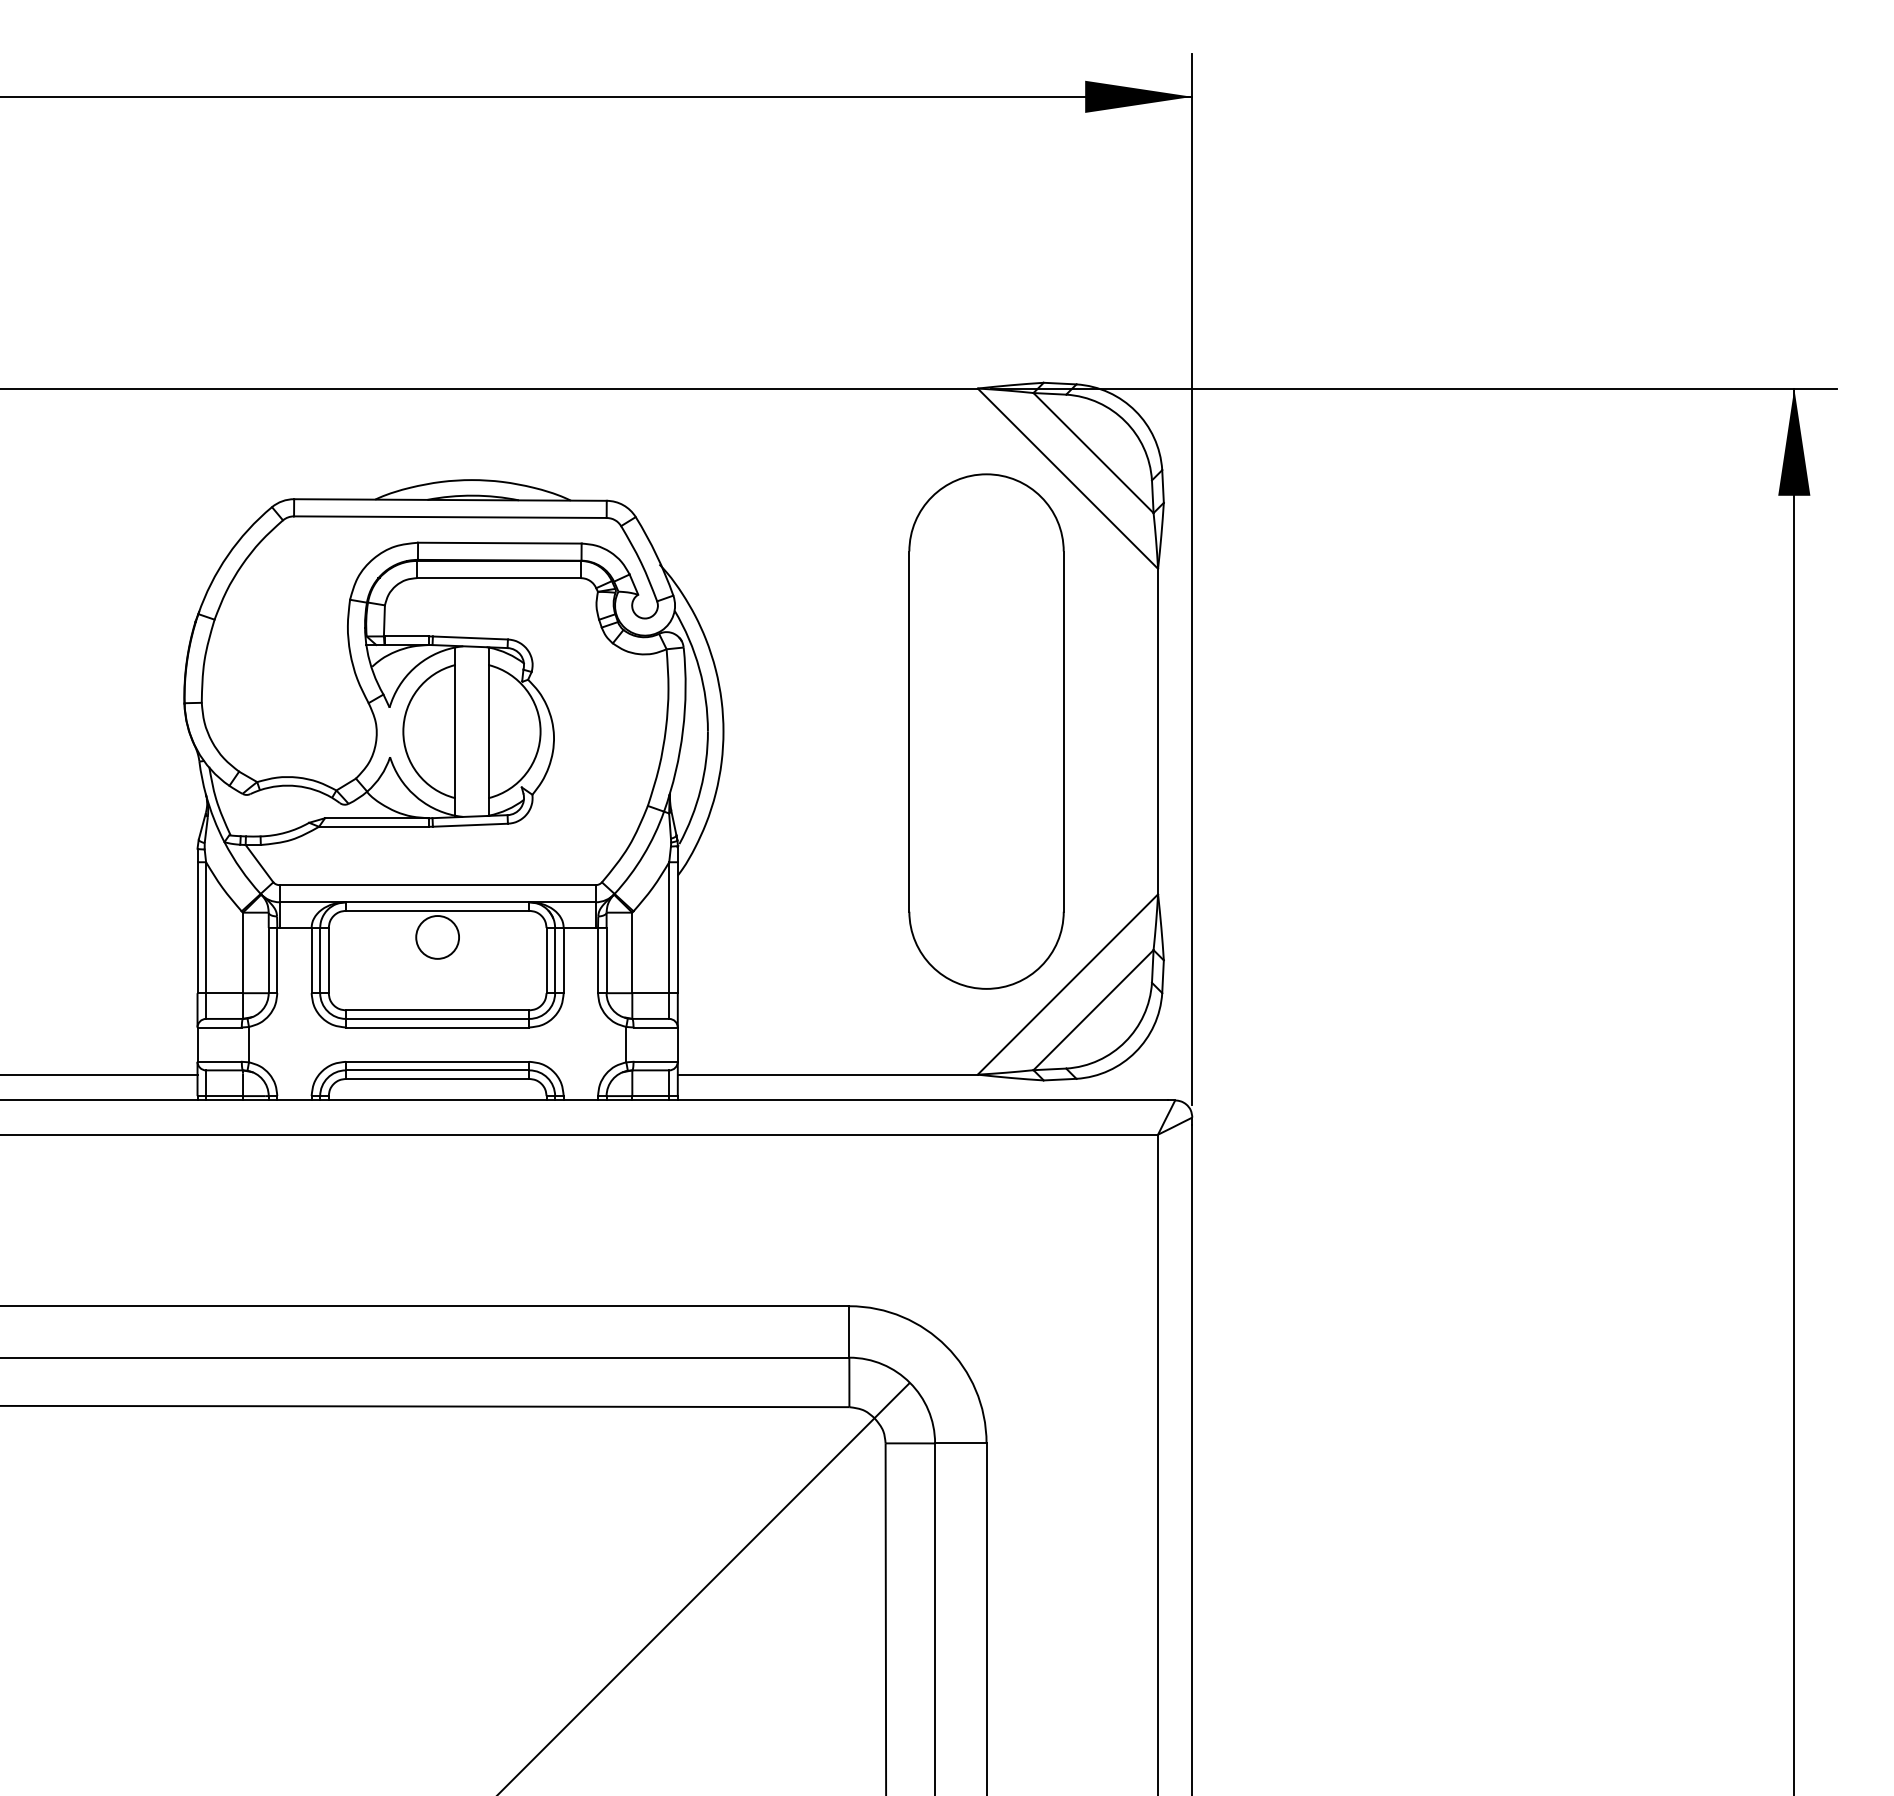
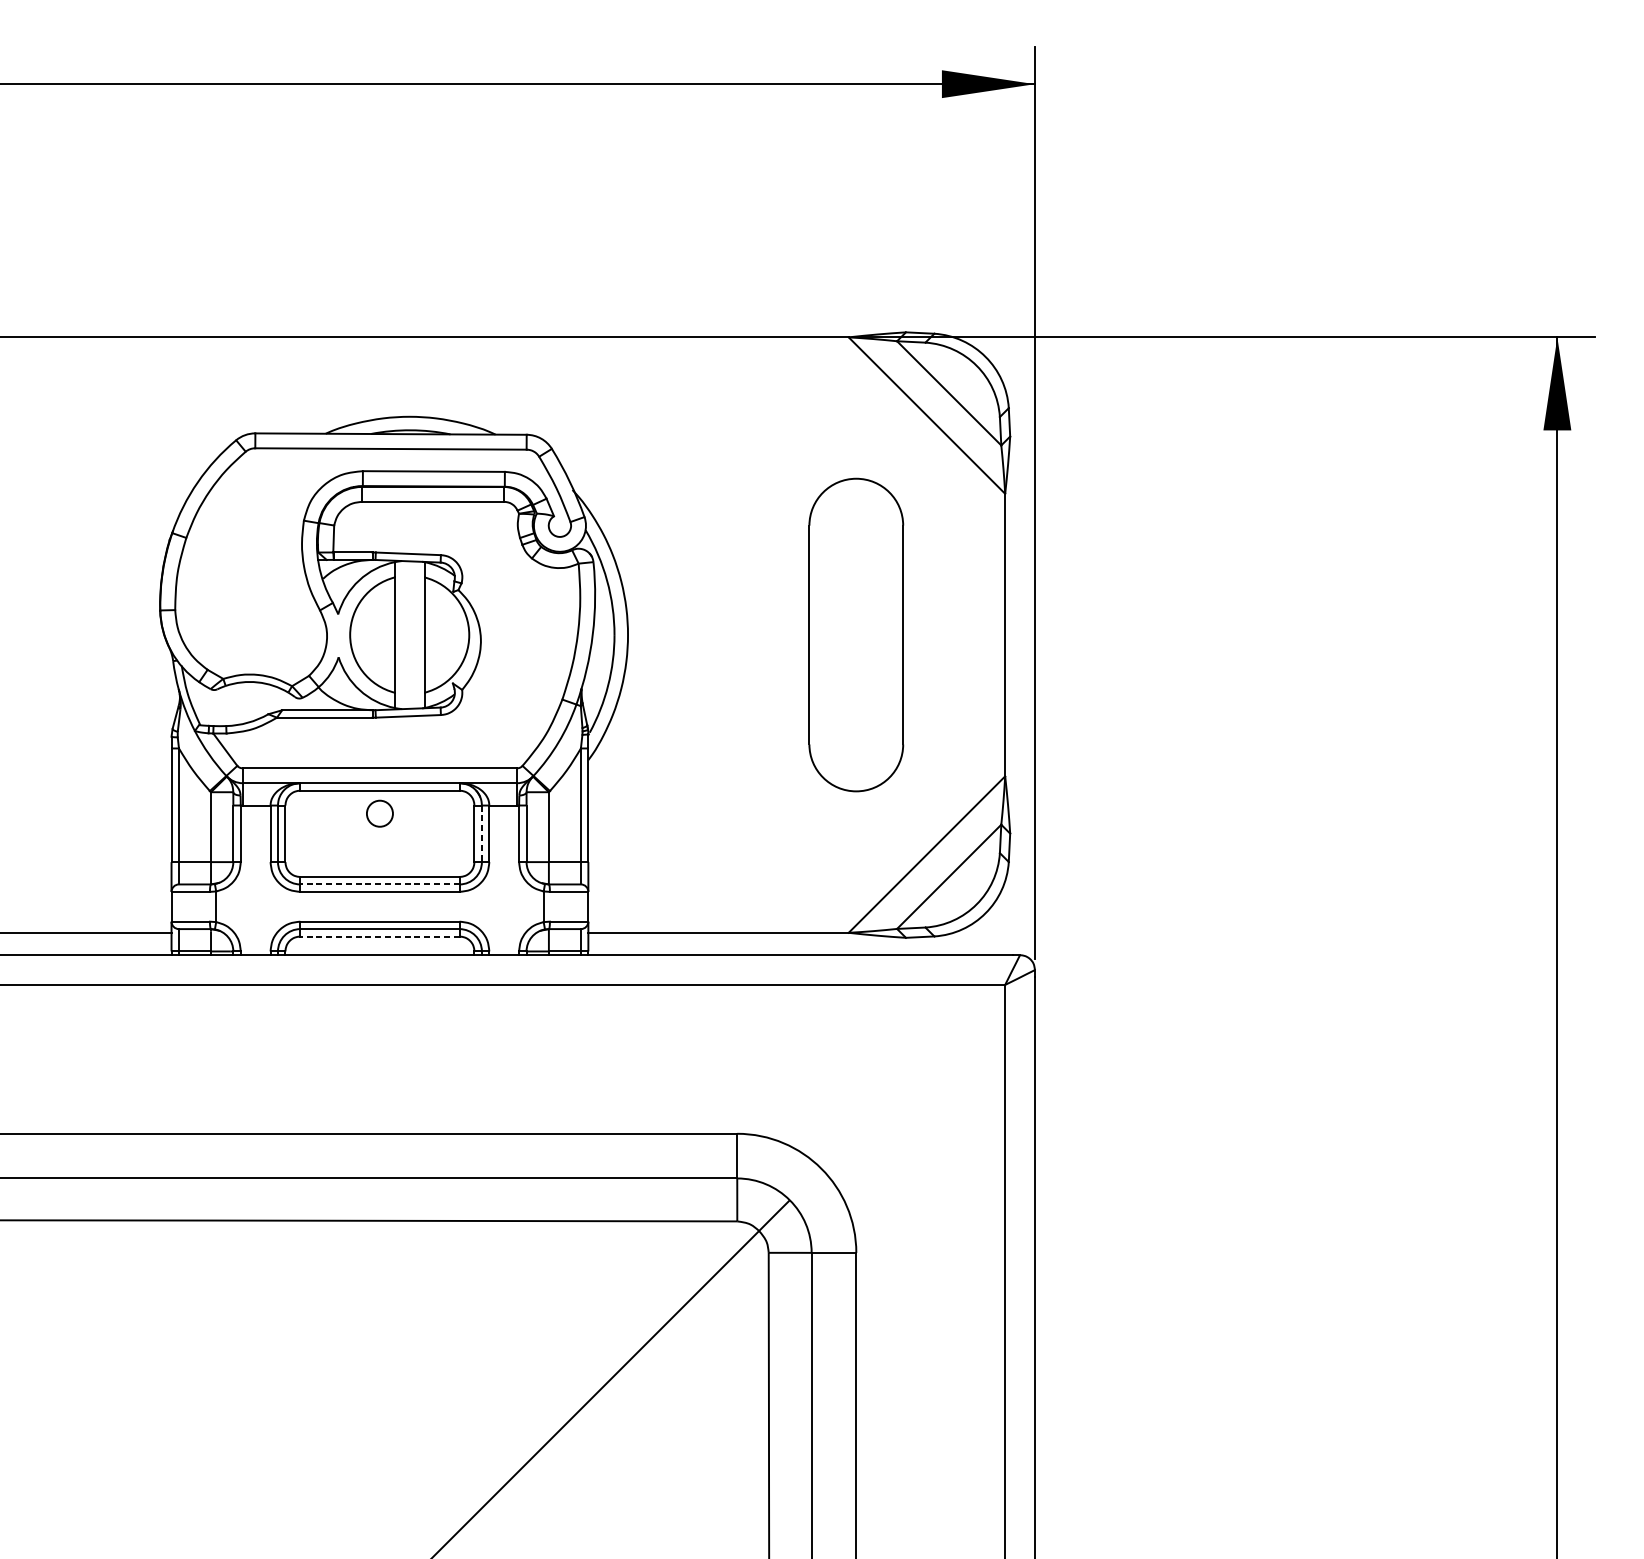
part: (986, 731) -> (856, 634), size x0.7
circle: (437, 937) -> (379, 813), size x0.7
line: (555, 960) -> (482, 833), solid -> dashed
line: (437, 1018) -> (379, 884), solid -> dashed
line: (437, 1078) -> (379, 936), solid -> dashed

